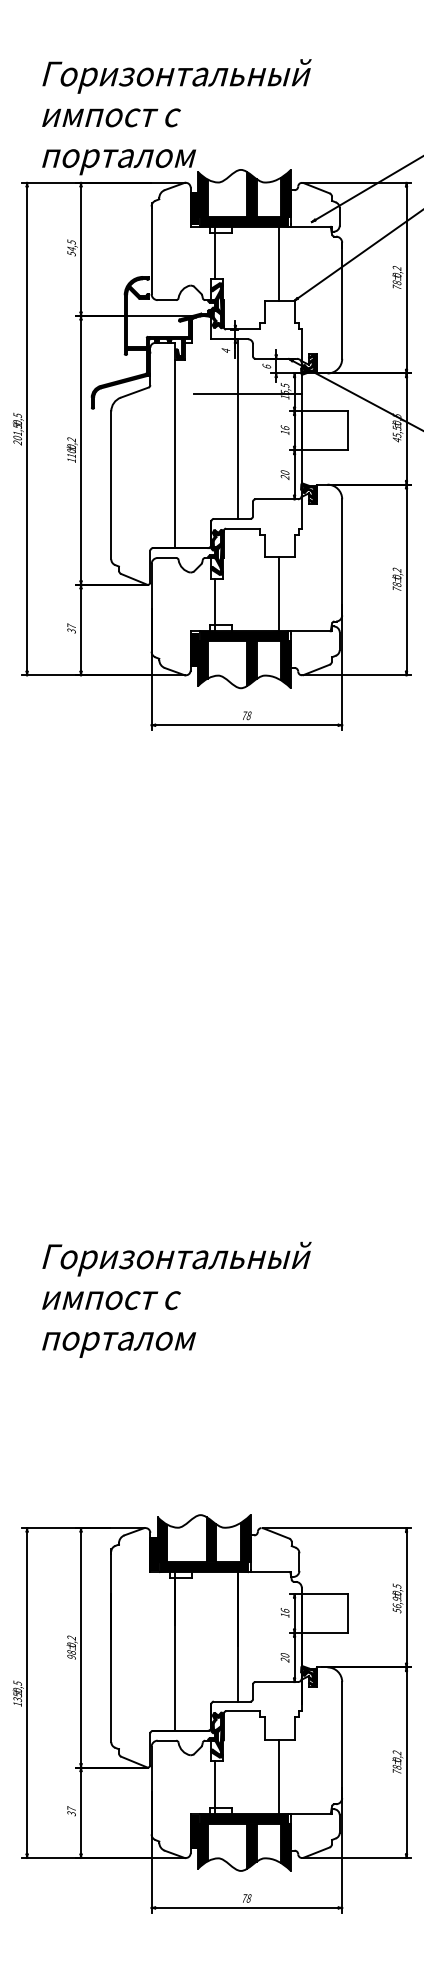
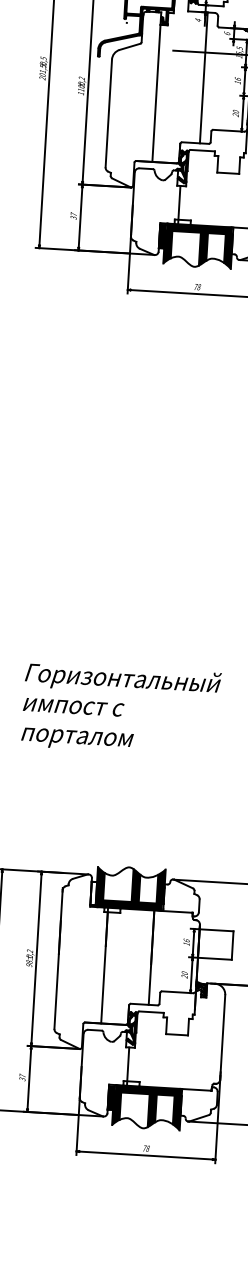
line: (278, 596) -> (225, 201), removed
fill: (153, 1553) -> (93, 893), removed
line: (278, 1779) -> (174, 1063), removed

